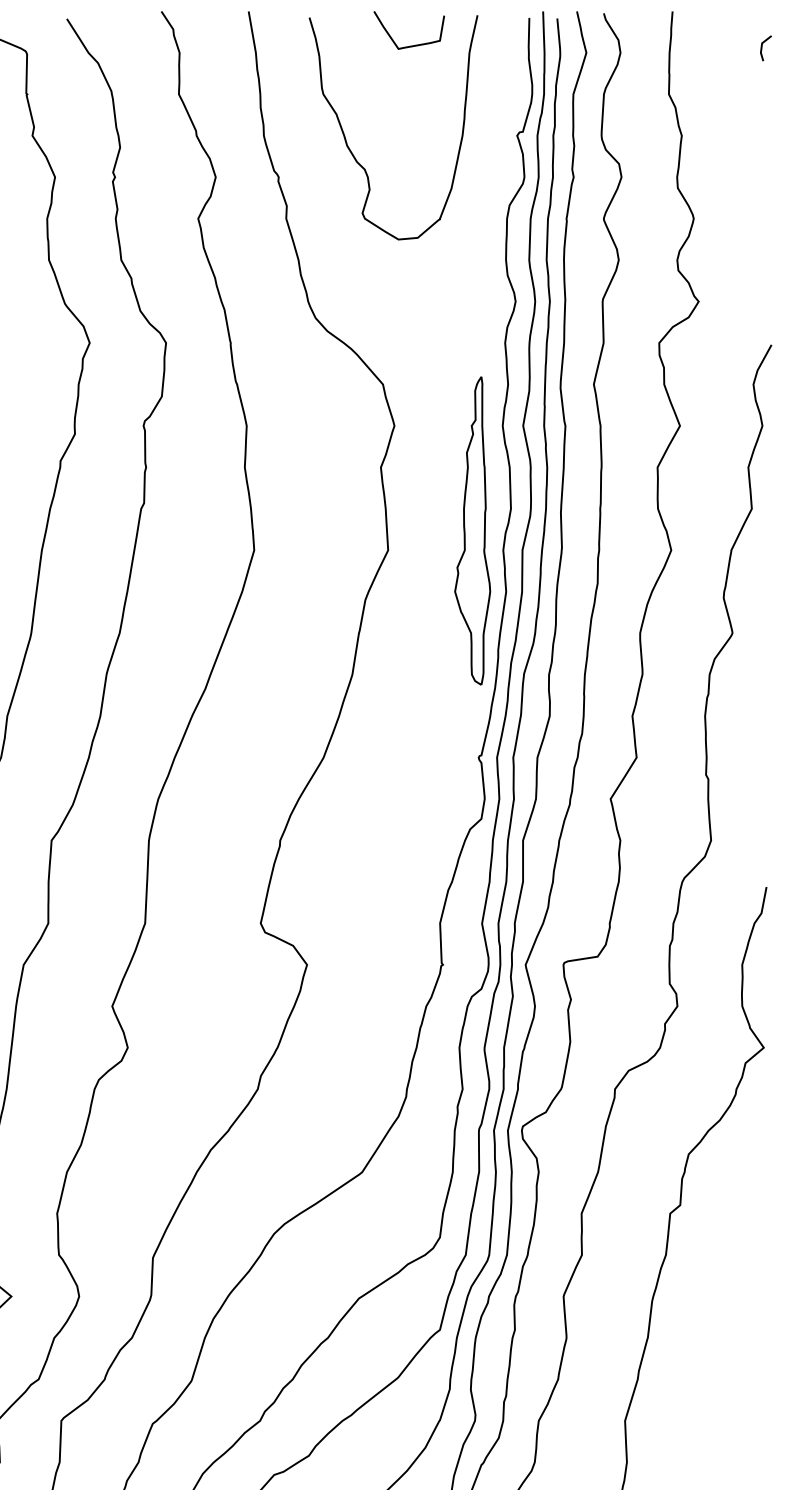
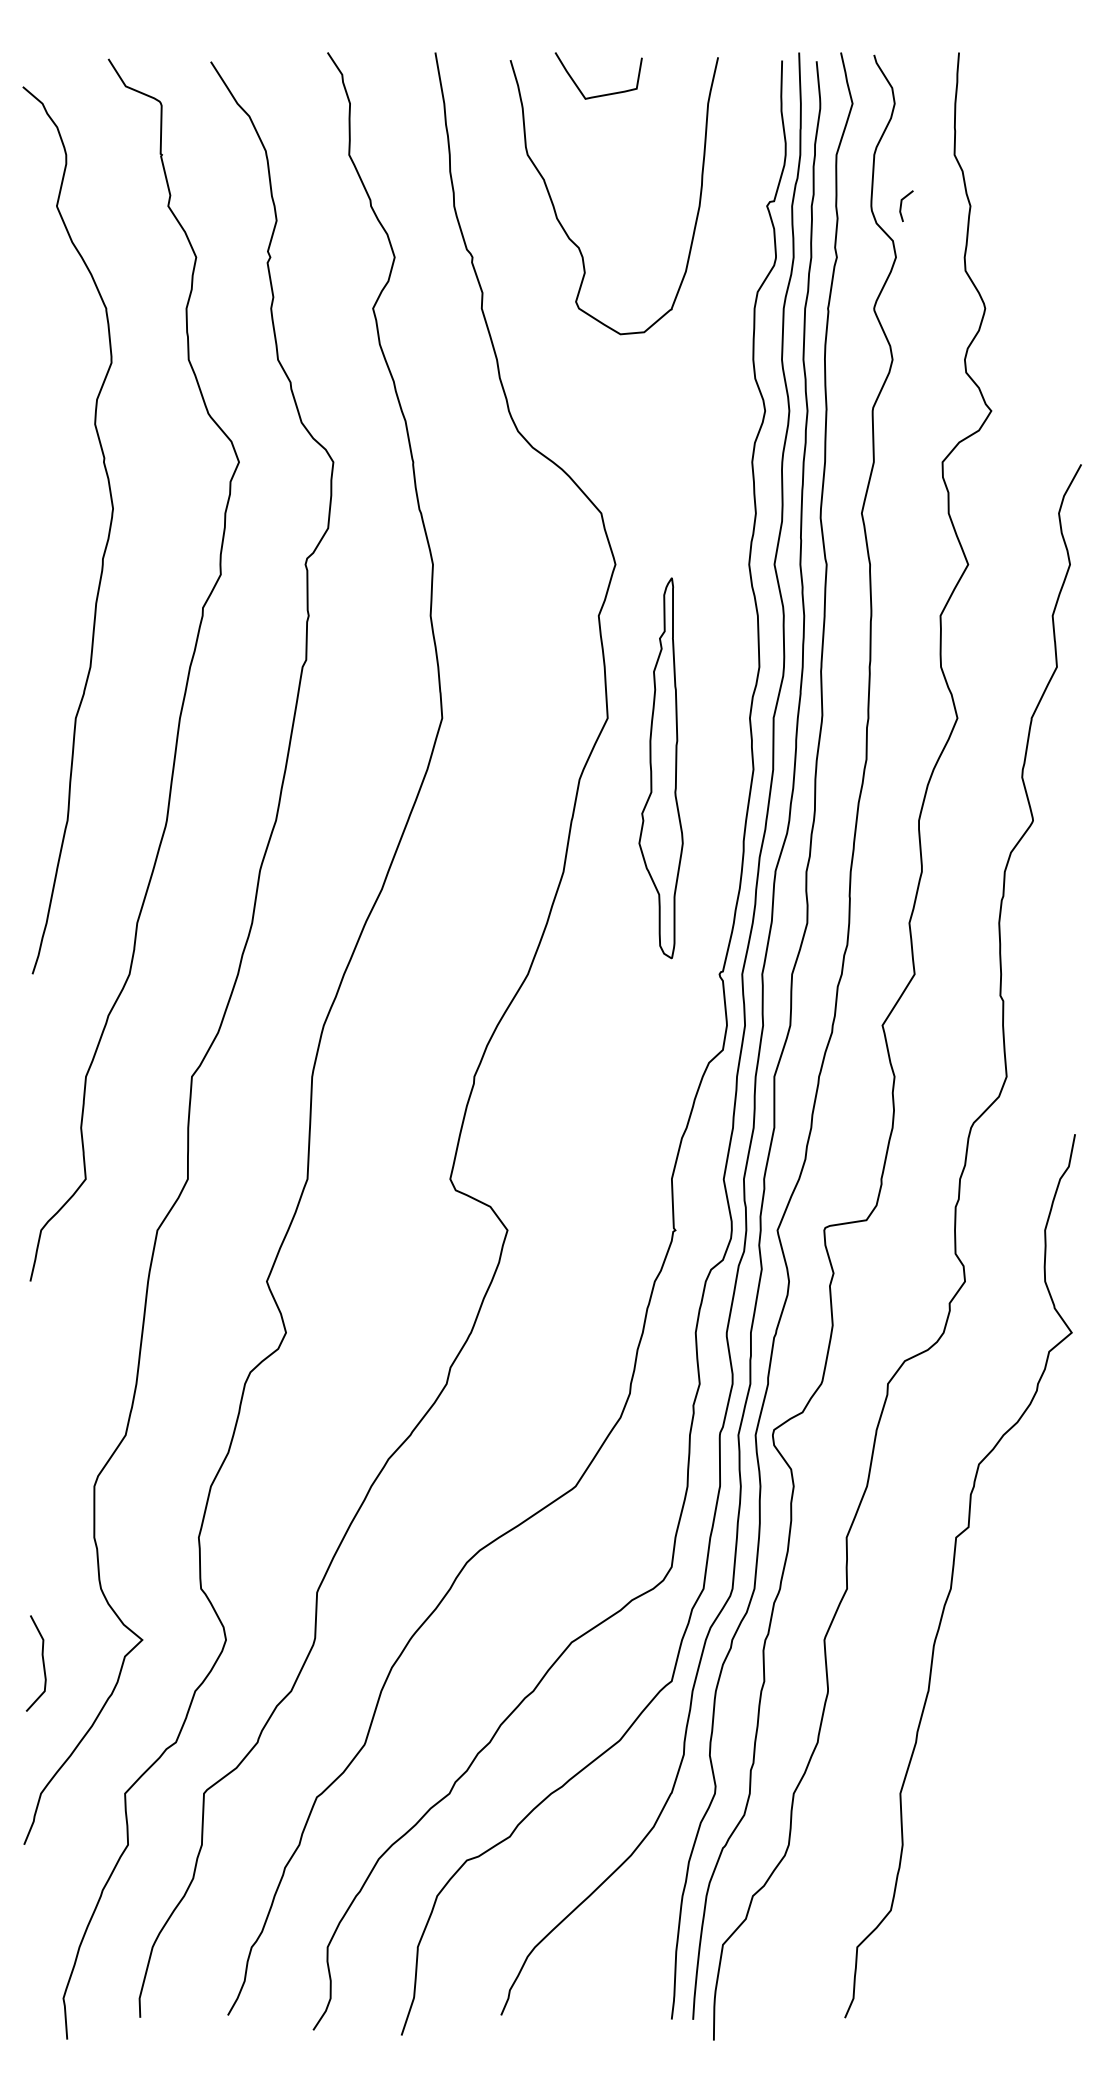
curve: (411, 45) -> (601, 94), moved
line: (762, 46) -> (902, 203), moved
part: (472, 531) -> (660, 768), moved

